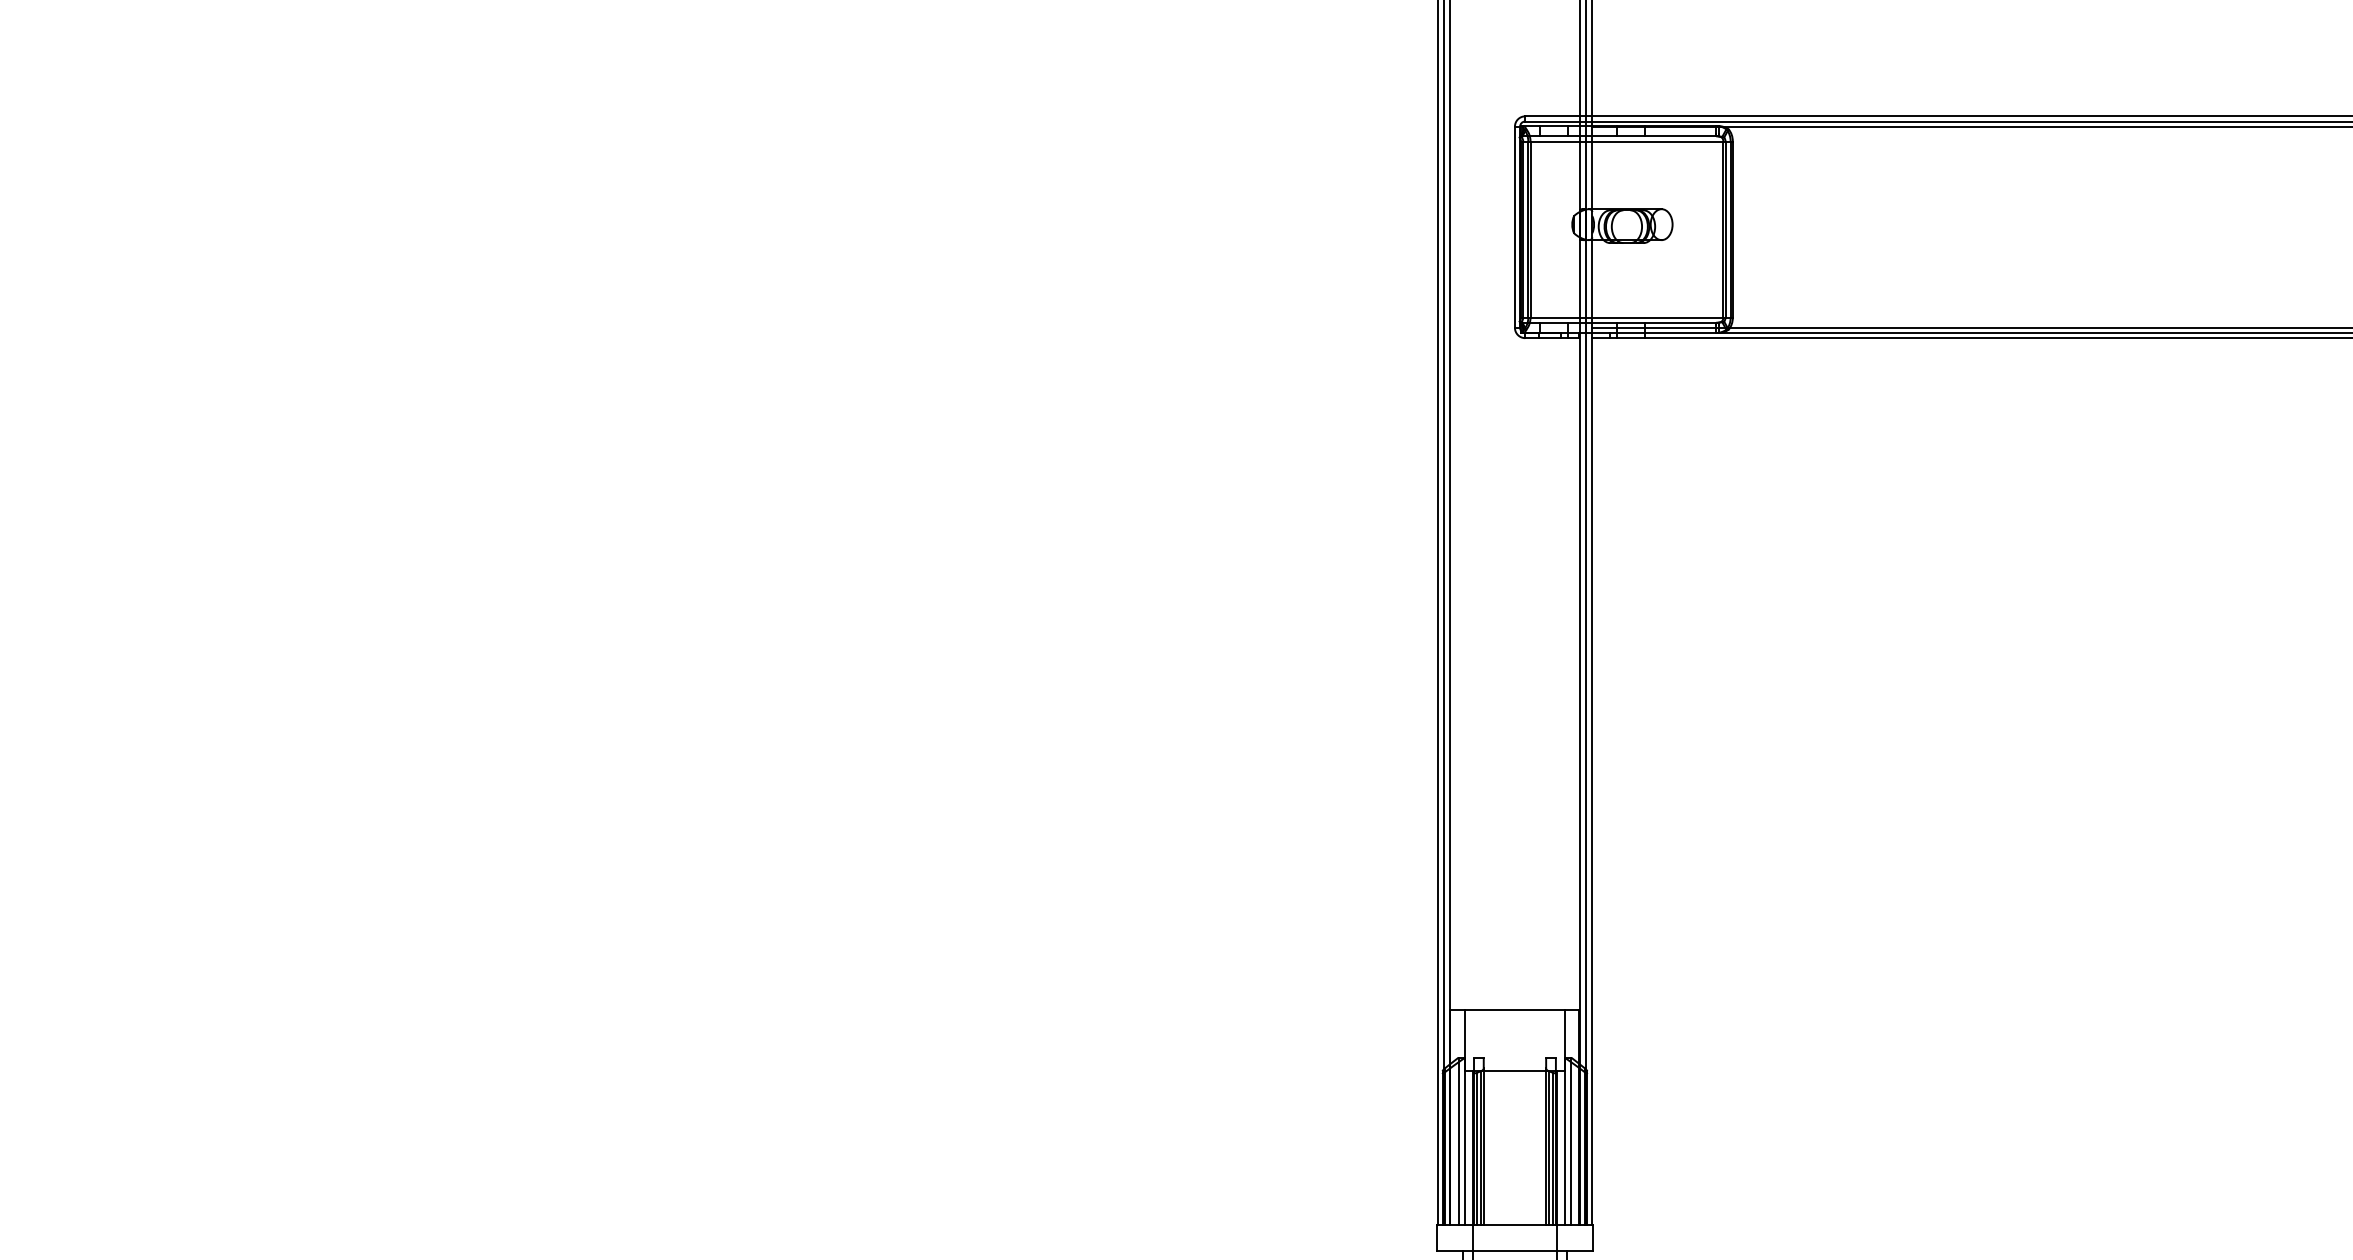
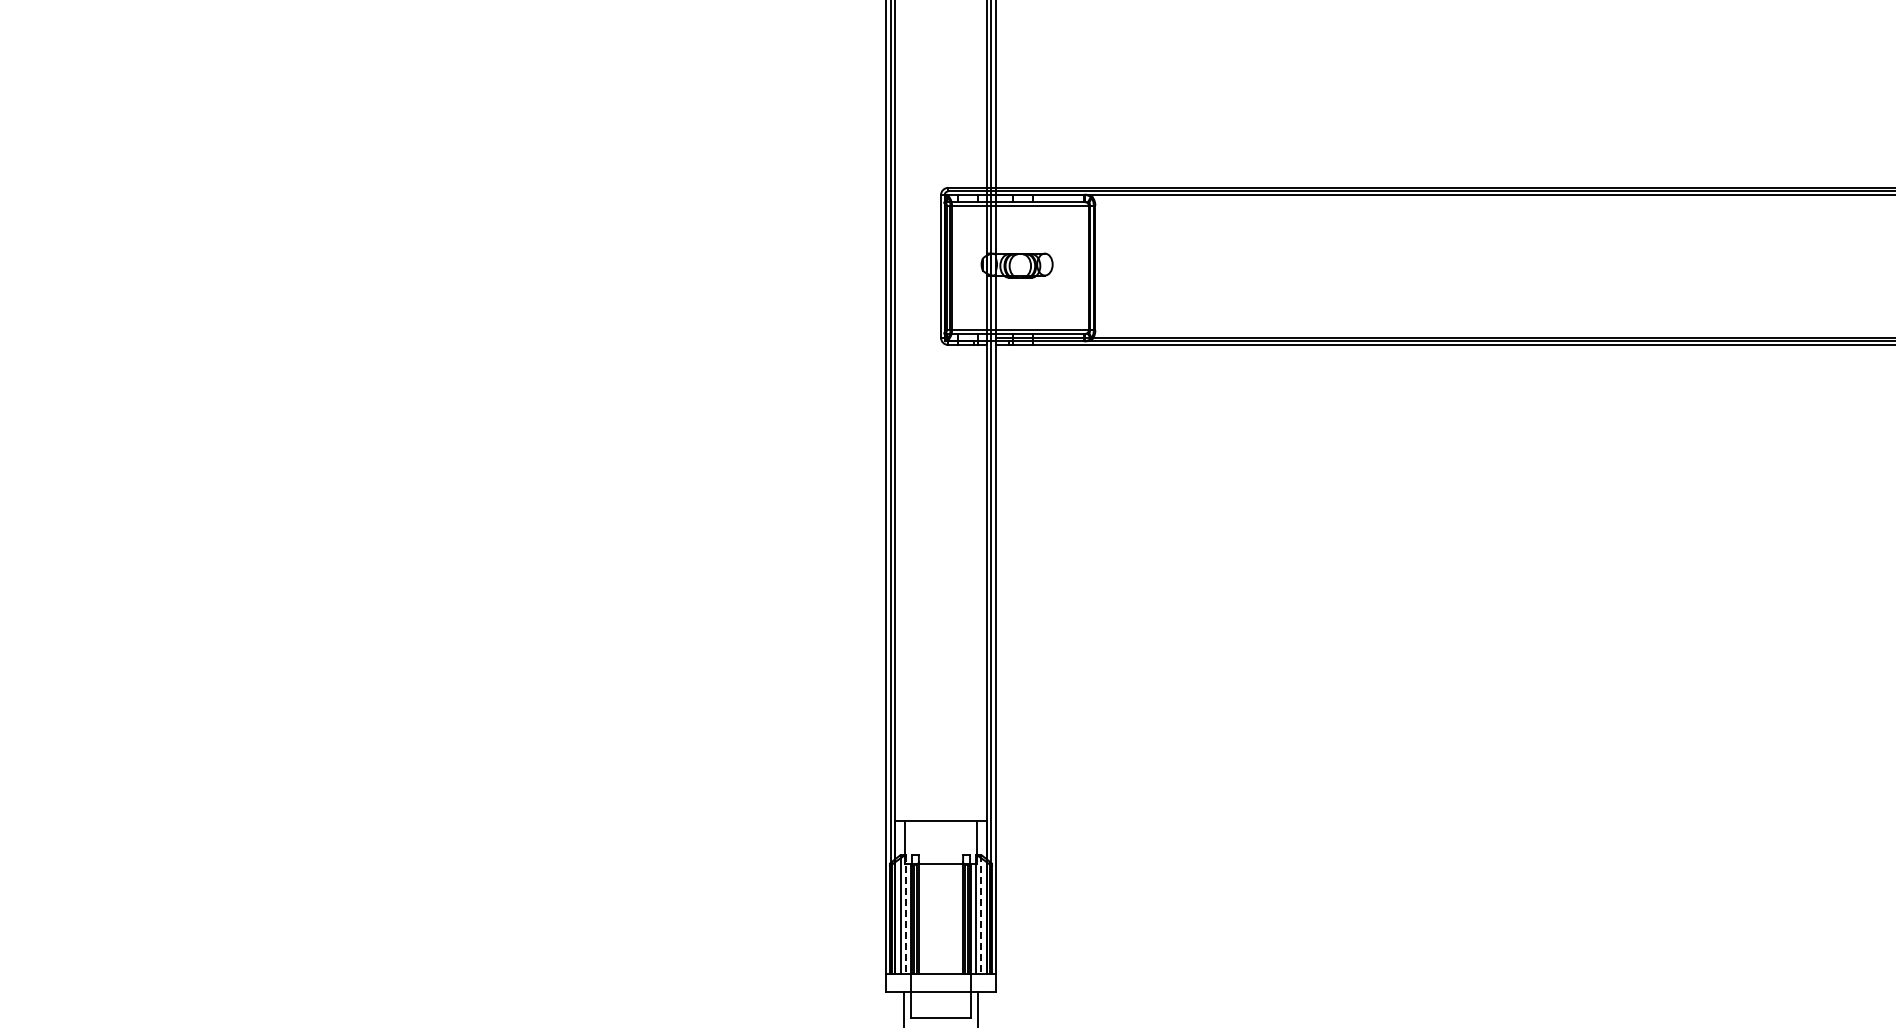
line: (1464, 1142) -> (905, 914), solid -> dashed
line: (1570, 1142) -> (980, 914), solid -> dashed

